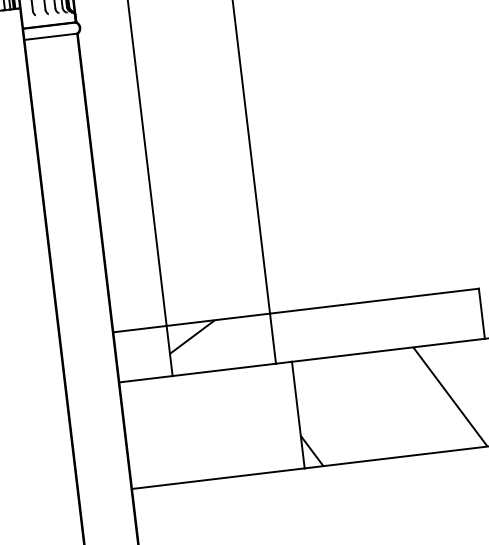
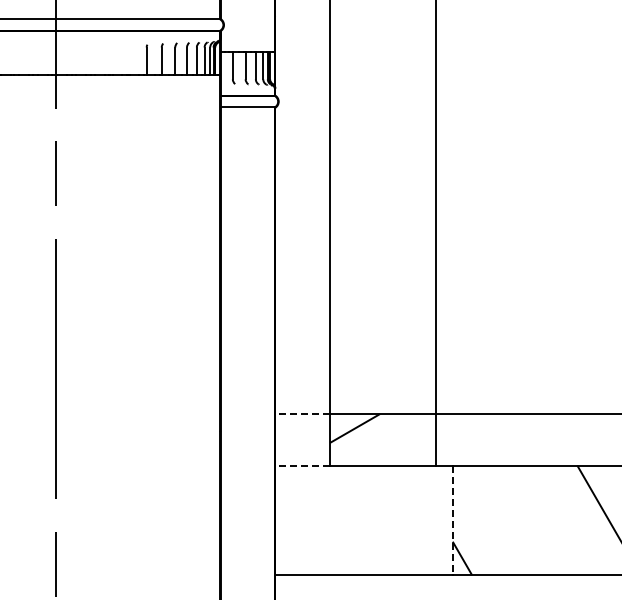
line: (139, 329) -> (302, 414), solid -> dashed
line: (145, 379) -> (302, 465), solid -> dashed
line: (298, 415) -> (452, 520), solid -> dashed

